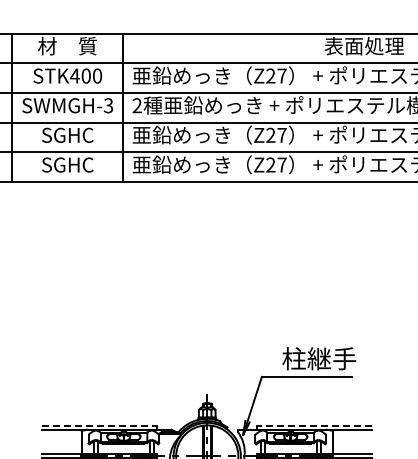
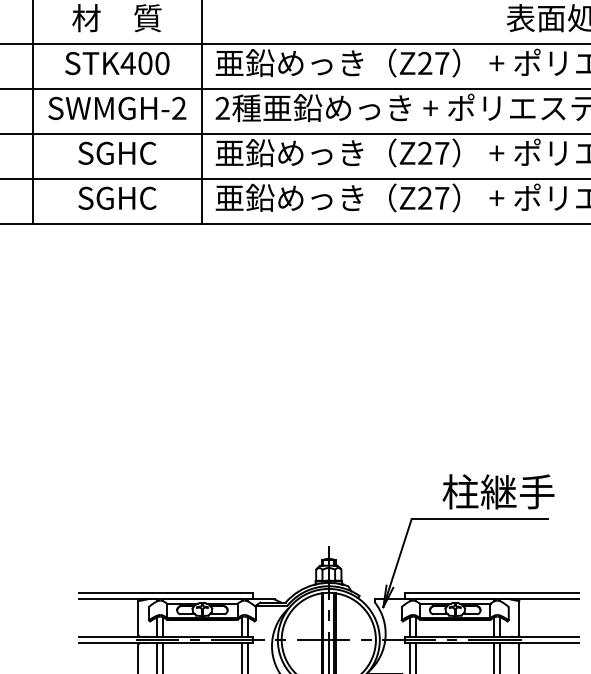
text: (108, 105) -> (179, 108), SWMGH-3 -> SWMGH-2
line: (100, 425) -> (167, 593), dashed -> solid
line: (314, 425) -> (491, 593), dashed -> solid

